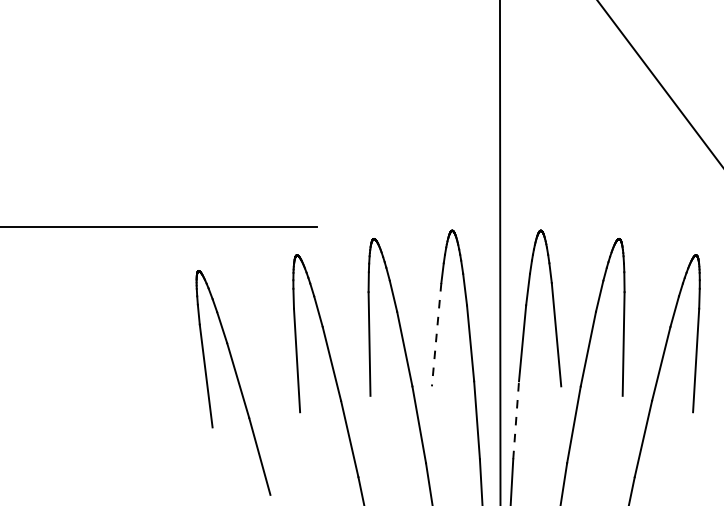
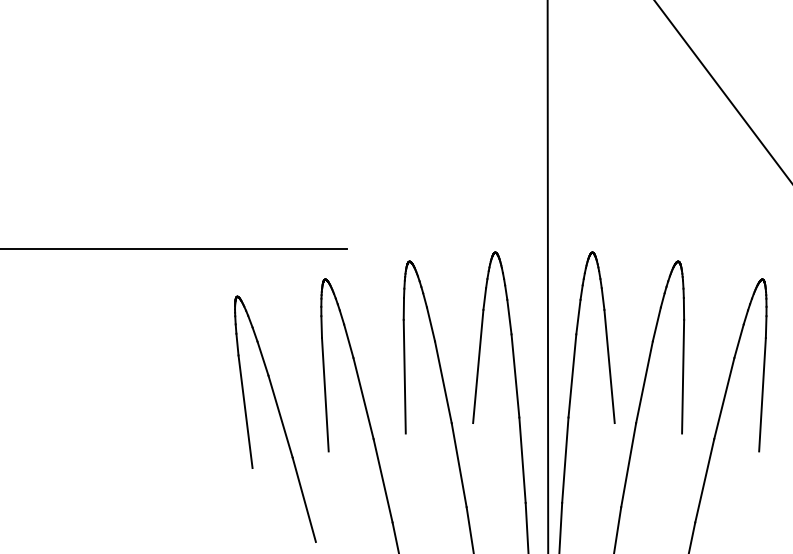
line: (436, 334) -> (478, 366), dashed -> solid
part: (233, 382) -> (275, 418), moved
line: (516, 419) -> (565, 459), dashed -> solid

